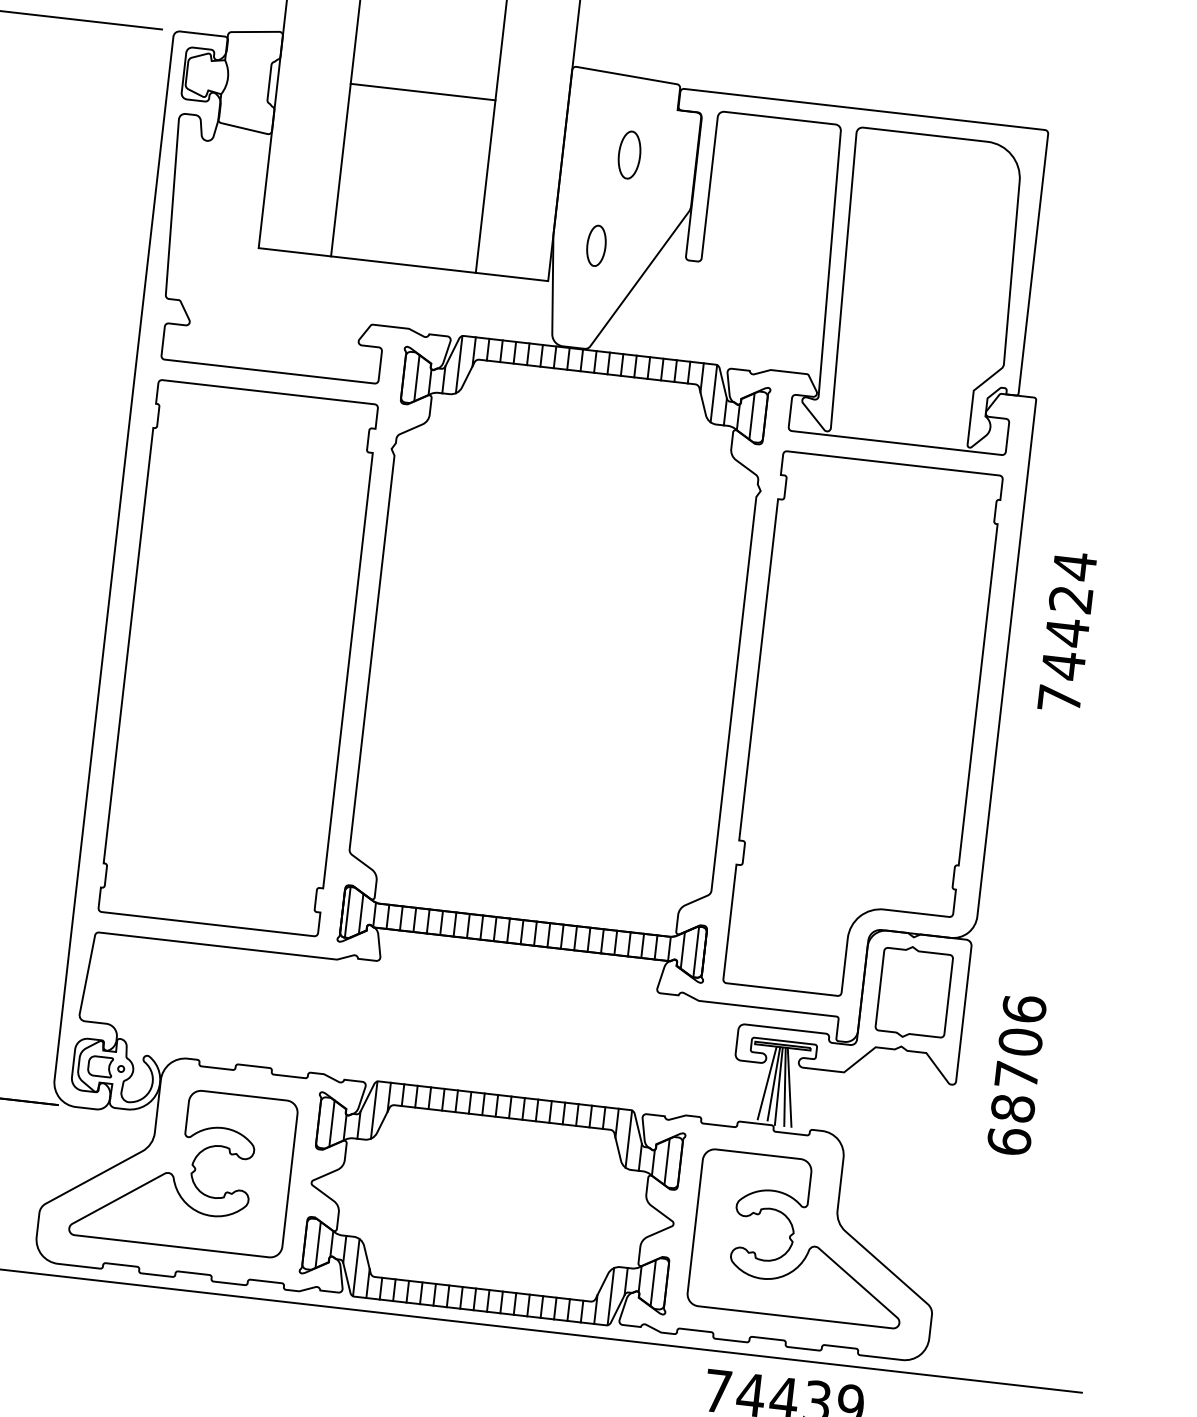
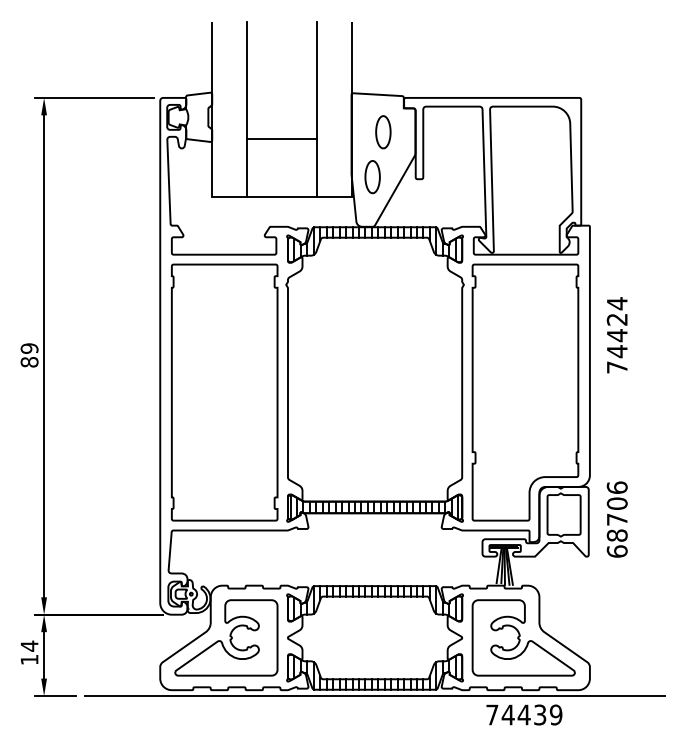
line: (422, 91) -> (281, 138), moved
part: (629, 155) -> (383, 132), size x1.43
part: (596, 246) -> (372, 177), size x1.67
text: (1015, 1074) -> (616, 519), moved

